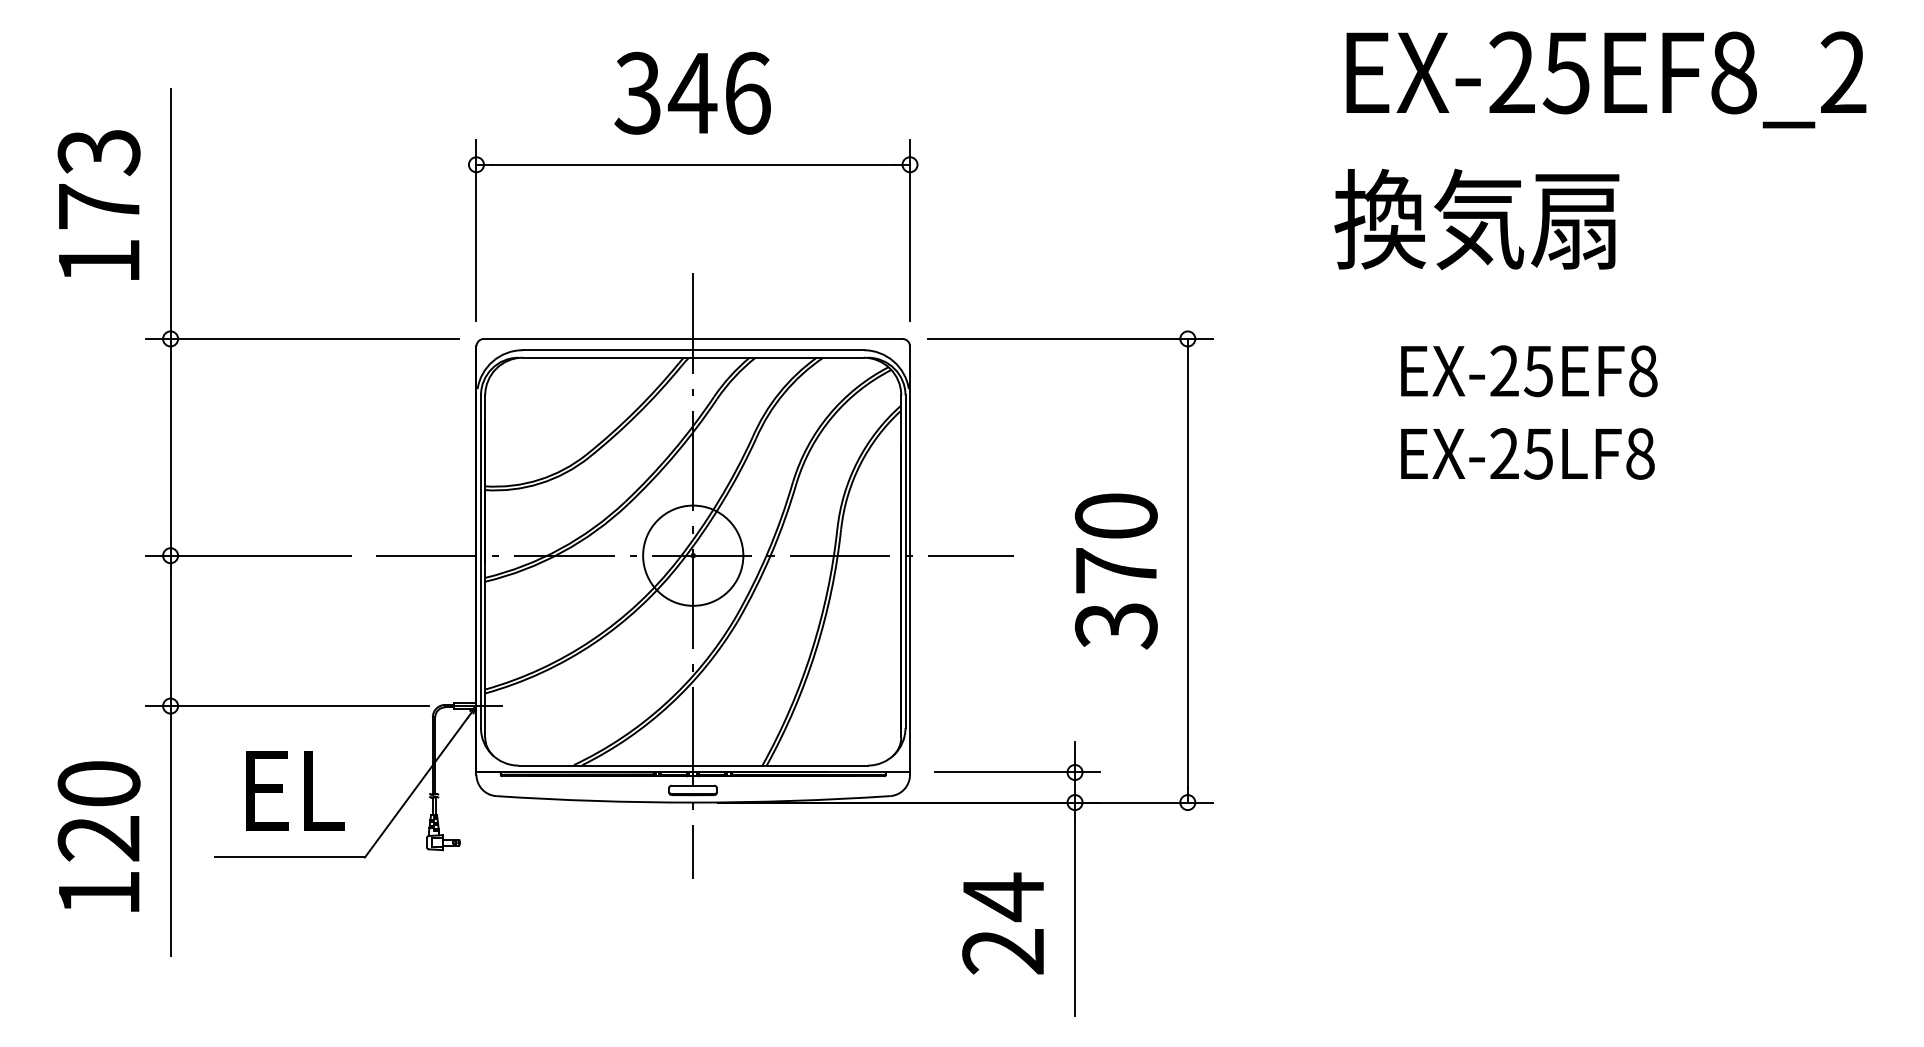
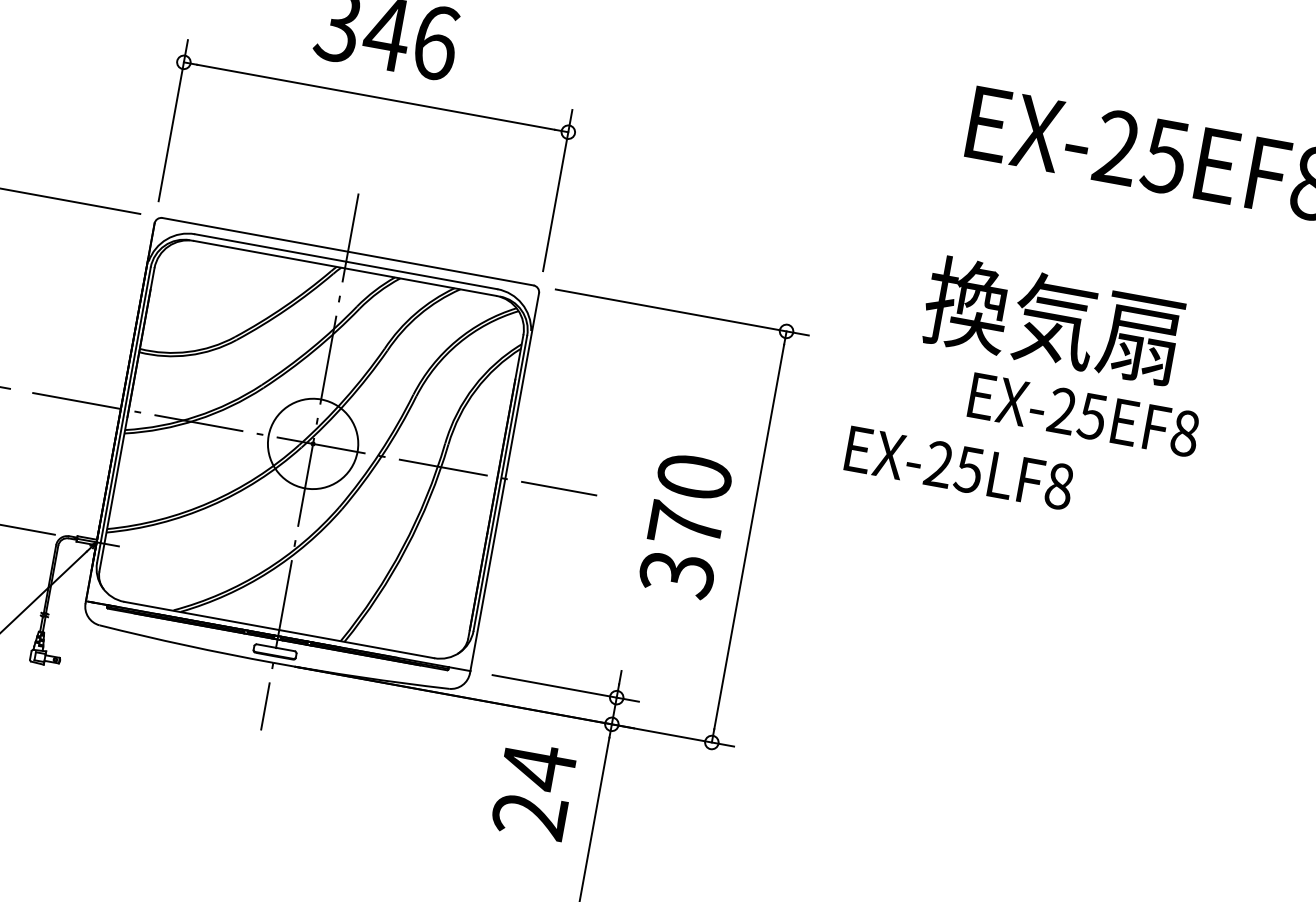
text: (1476, 219) -> (1052, 320), moved
text: (1527, 453) -> (959, 467), moved
text: (1002, 923) -> (533, 790), moved

